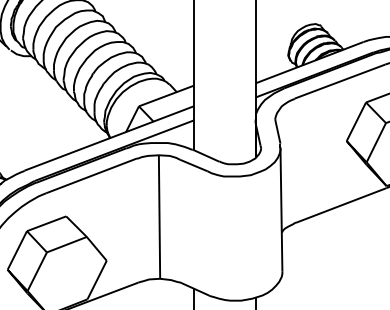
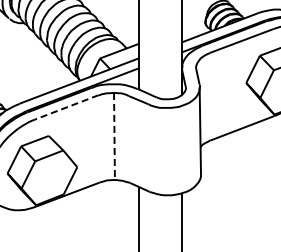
line: (91, 175) -> (66, 107), solid -> dashed
line: (159, 217) -> (114, 136), solid -> dashed

